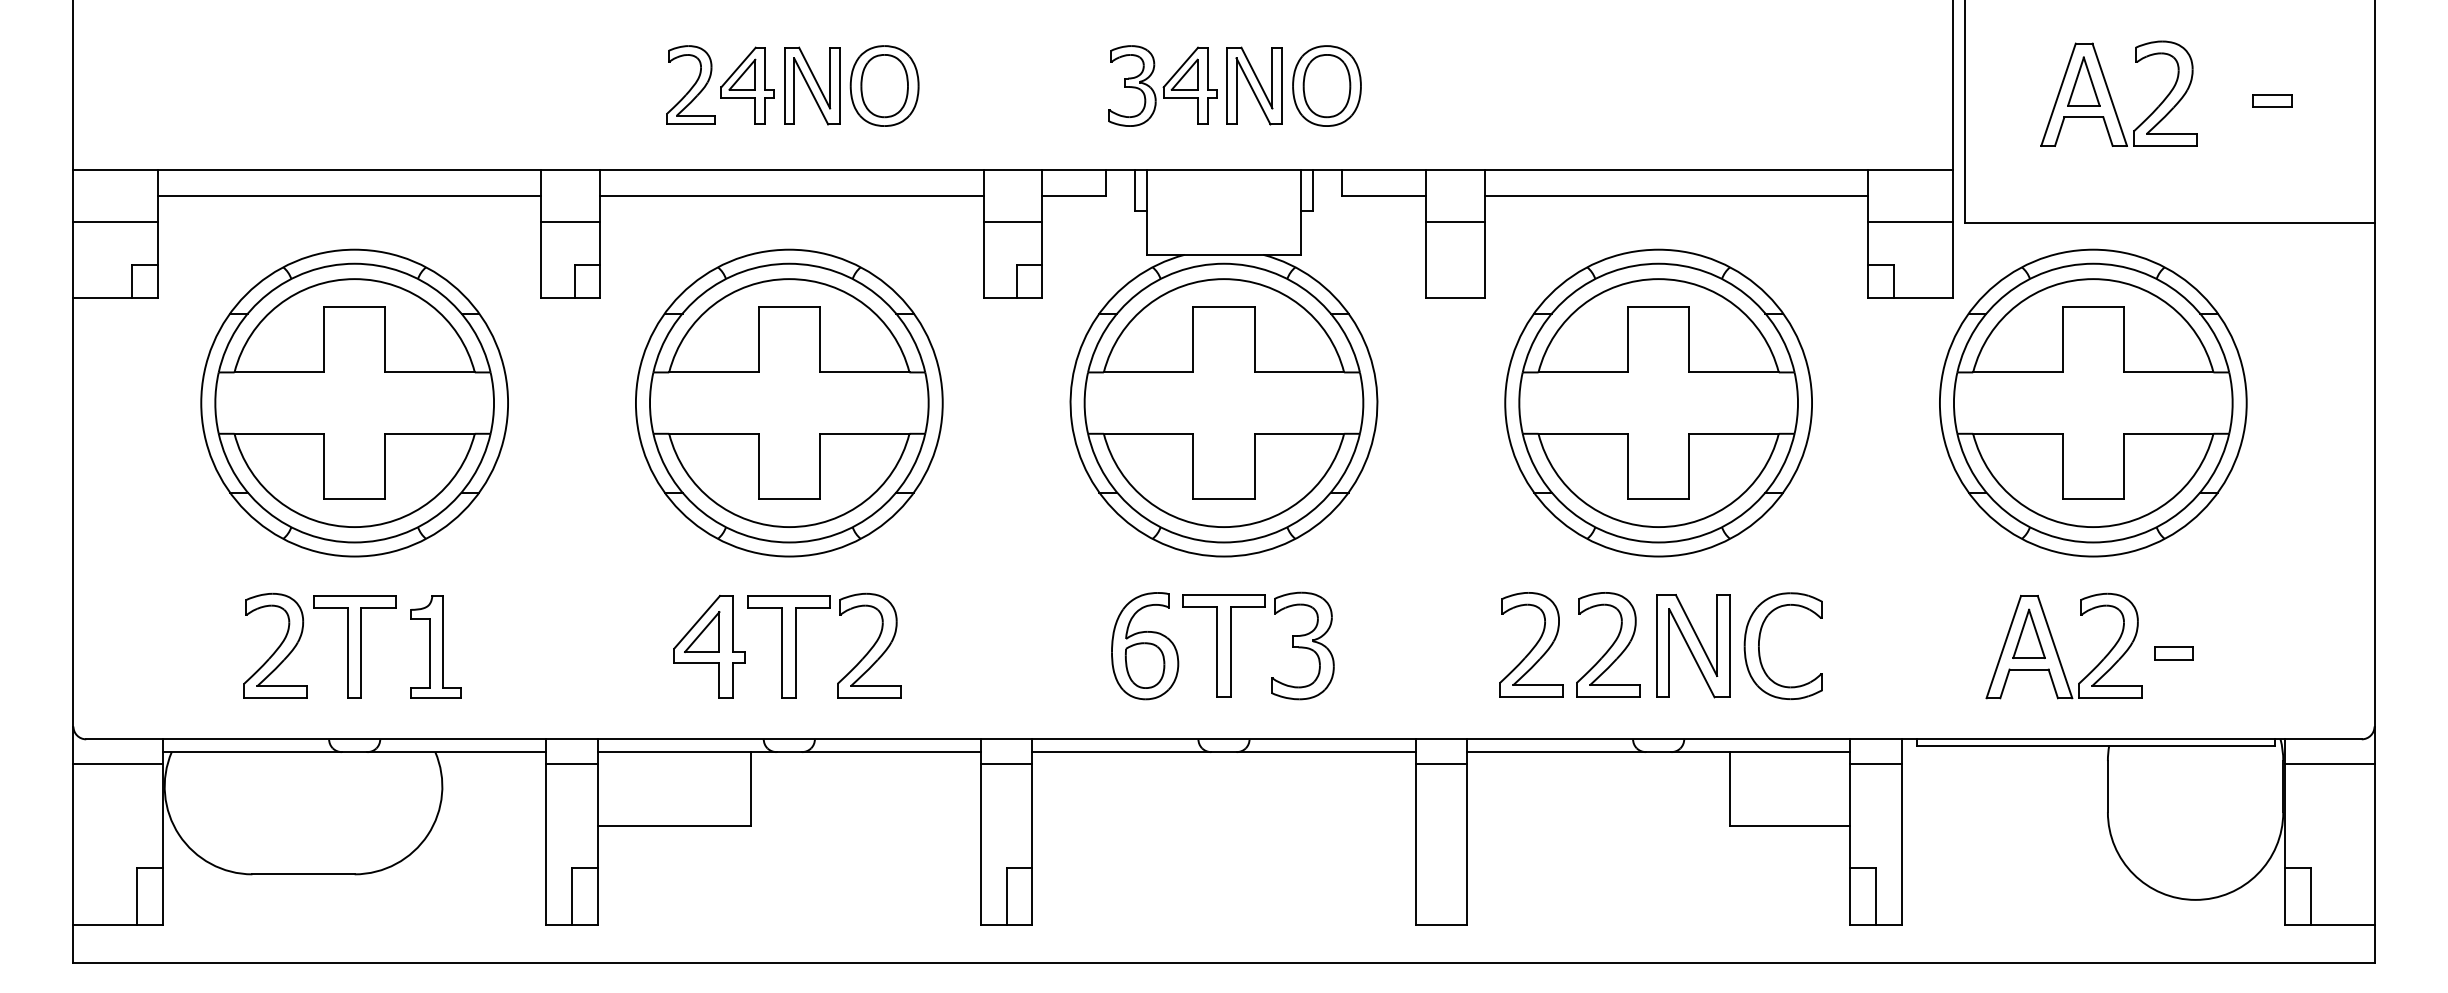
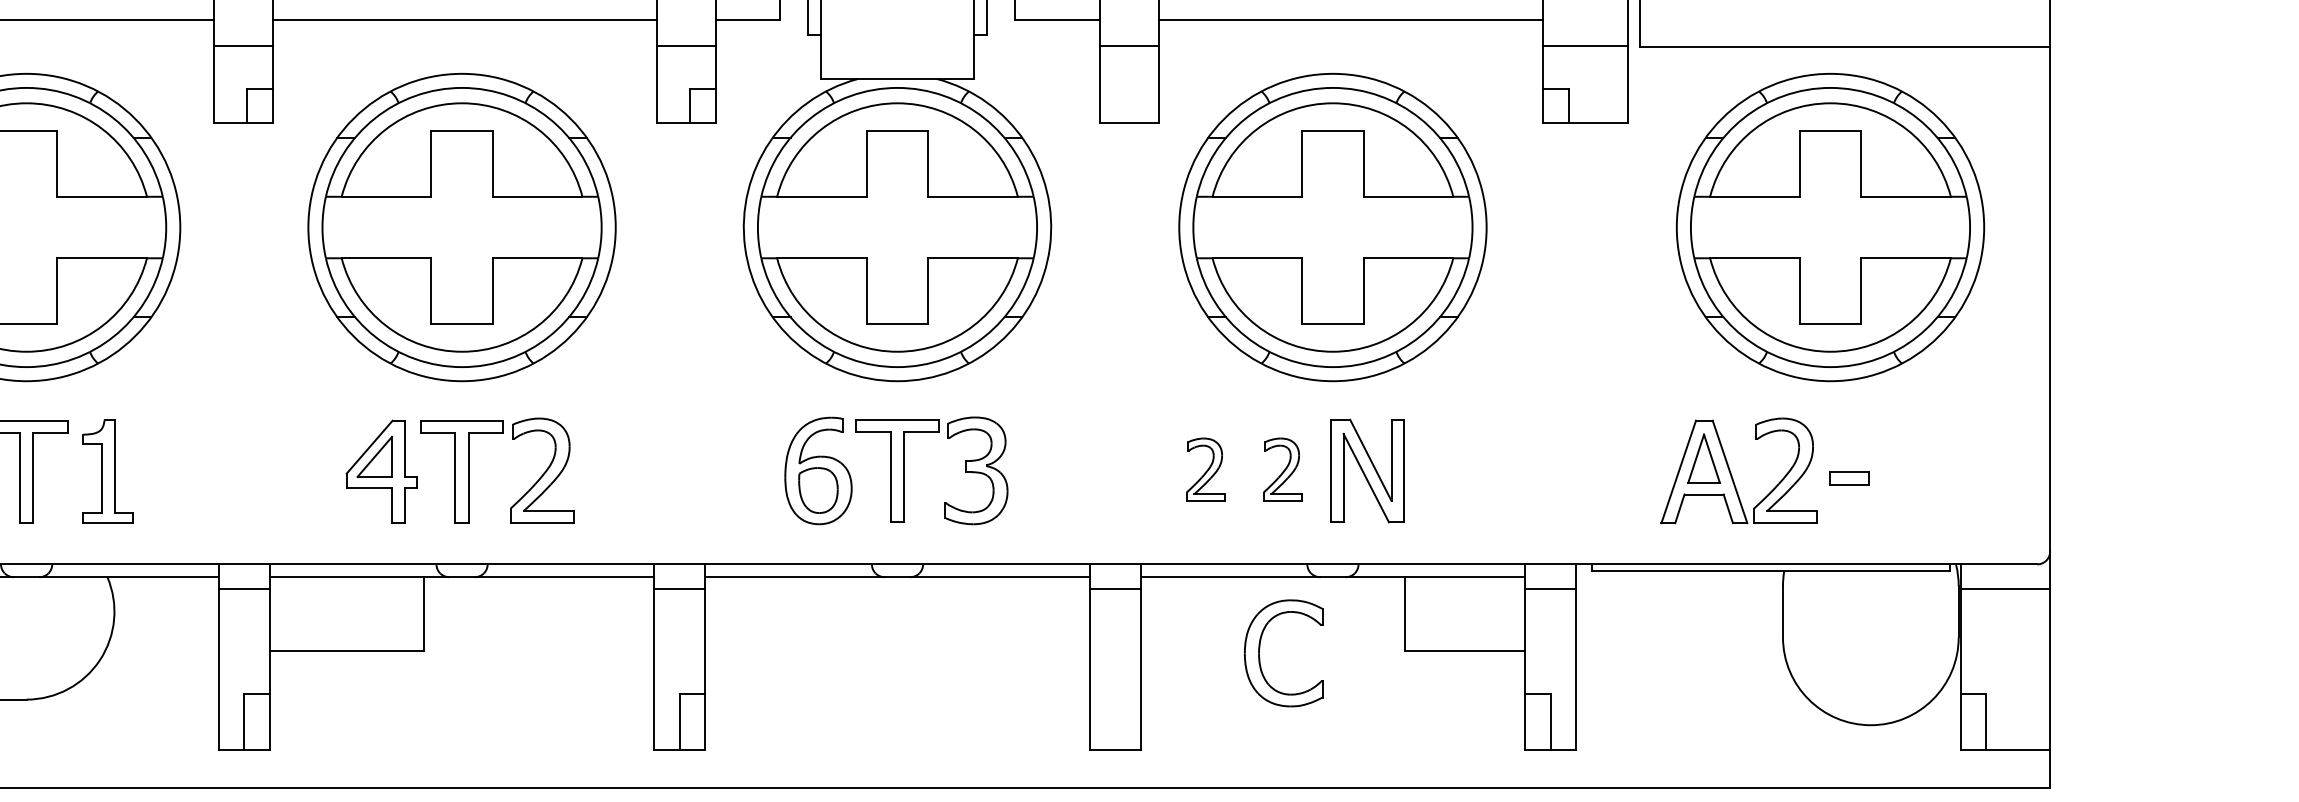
part: (2093, 402) -> (1830, 226), moved
part: (1760, 639) -> (1260, 646), moved
part: (1531, 644) -> (1205, 469), size x0.6
part: (1608, 644) -> (1282, 469), size x0.6

